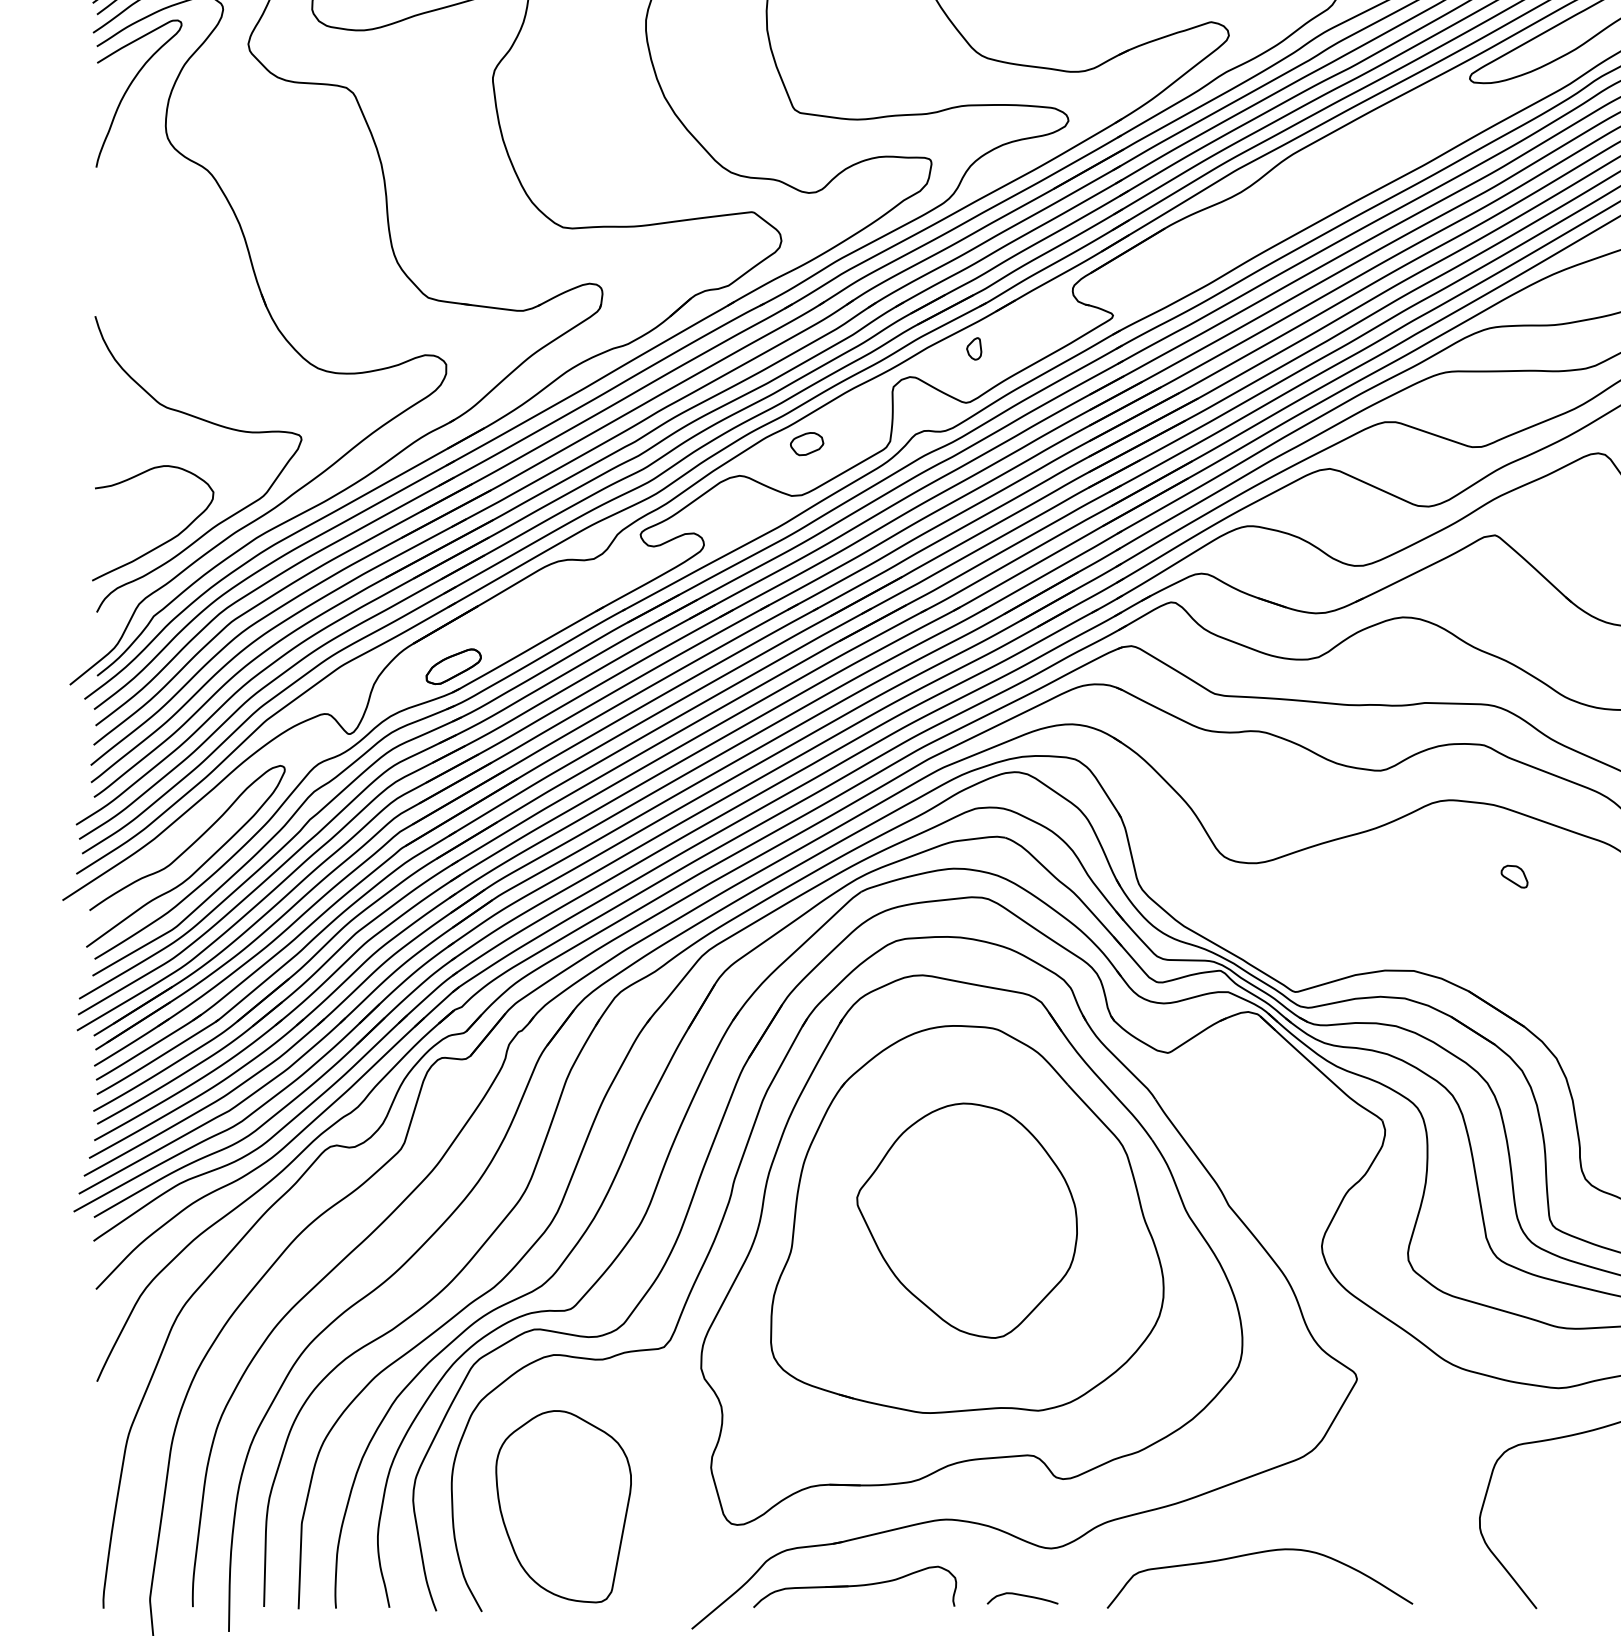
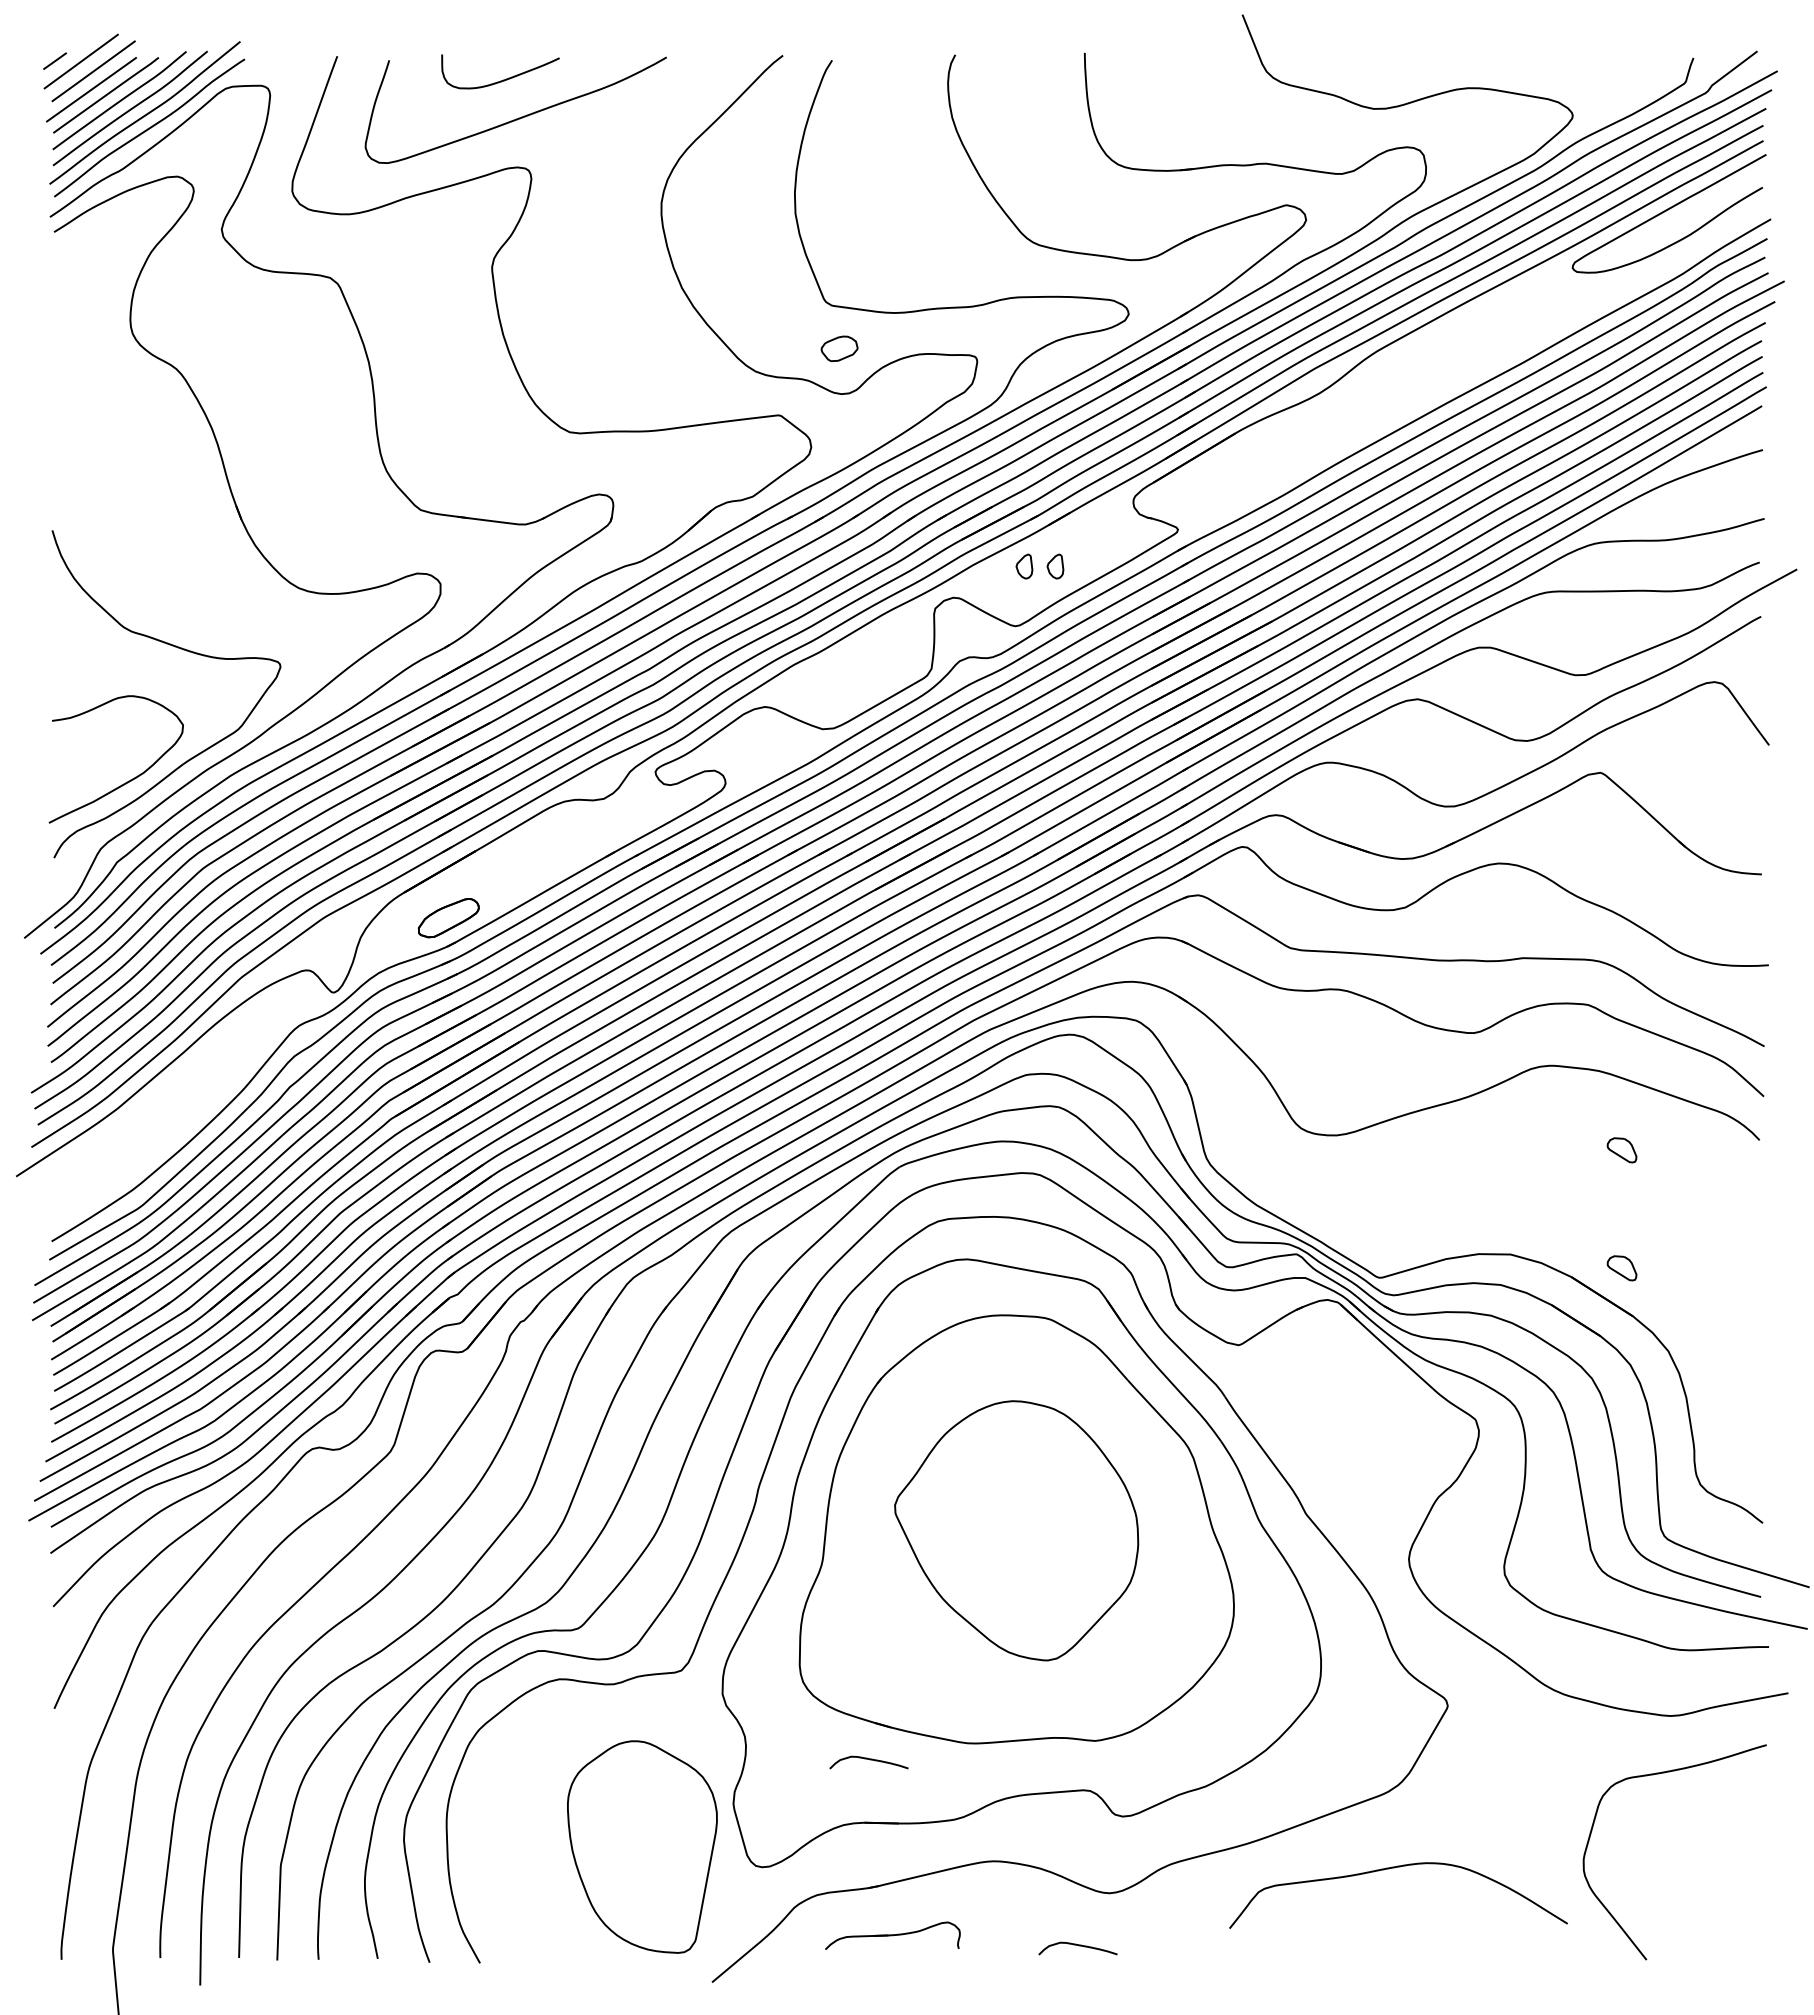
curve: (128, 89) -> (89, 279), removed
part: (1002, 348) -> (1055, 566), added
part: (806, 443) -> (839, 348), moved
curve: (183, 853) -> (150, 1124), removed
part: (1514, 983) -> (1621, 1268), added
curve: (834, 1428) -> (869, 1760), added
part: (563, 1506) -> (642, 1846), moved
curve: (1256, 1554) -> (1394, 1868), moved
part: (854, 1586) -> (892, 1935), size x0.6

